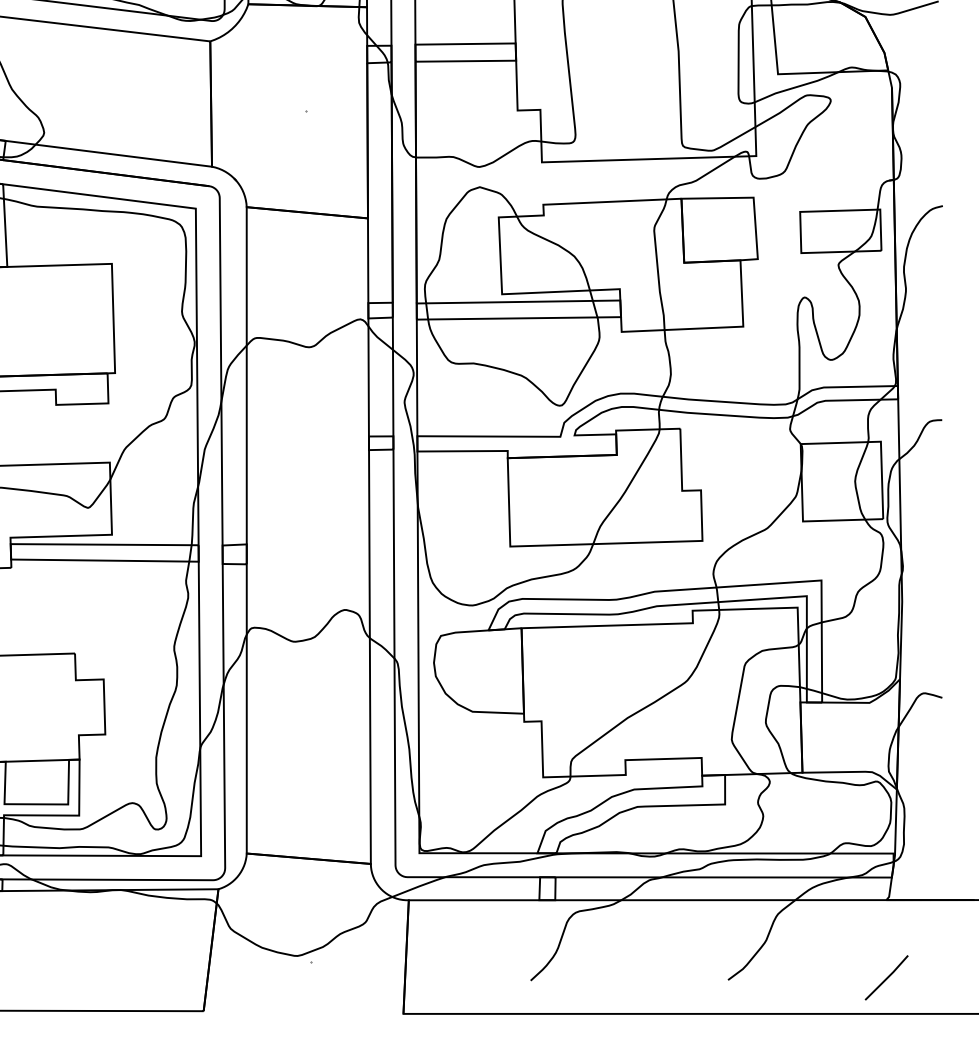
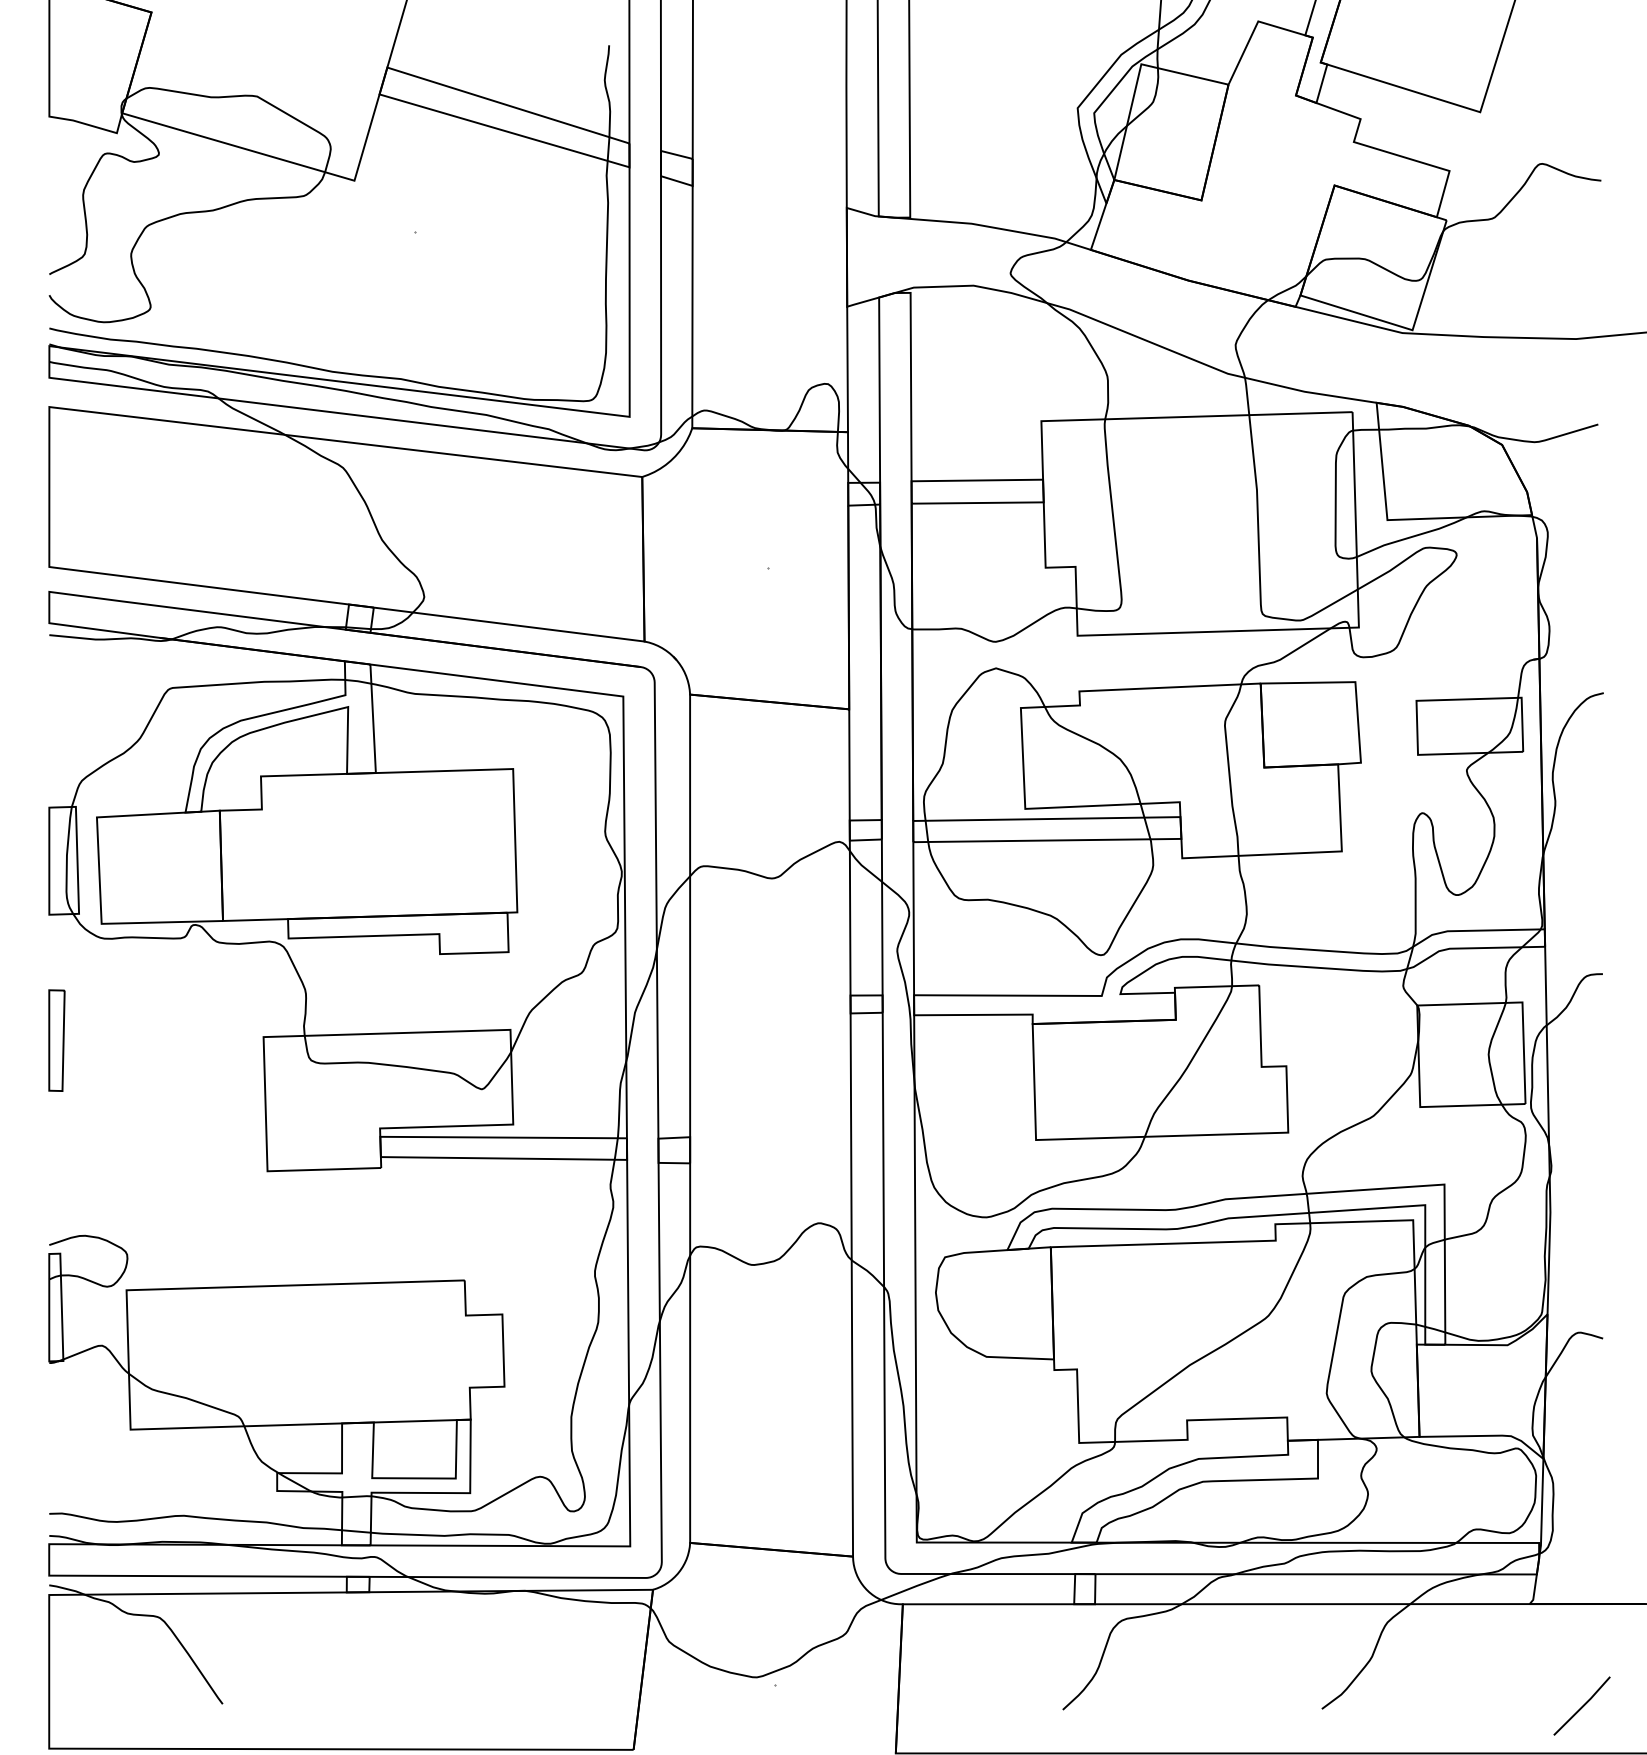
line: (887, 977) -> (1582, 1705), moved

